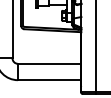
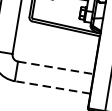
line: (49, 63) -> (55, 67), solid -> dashed
line: (49, 80) -> (52, 87), solid -> dashed

